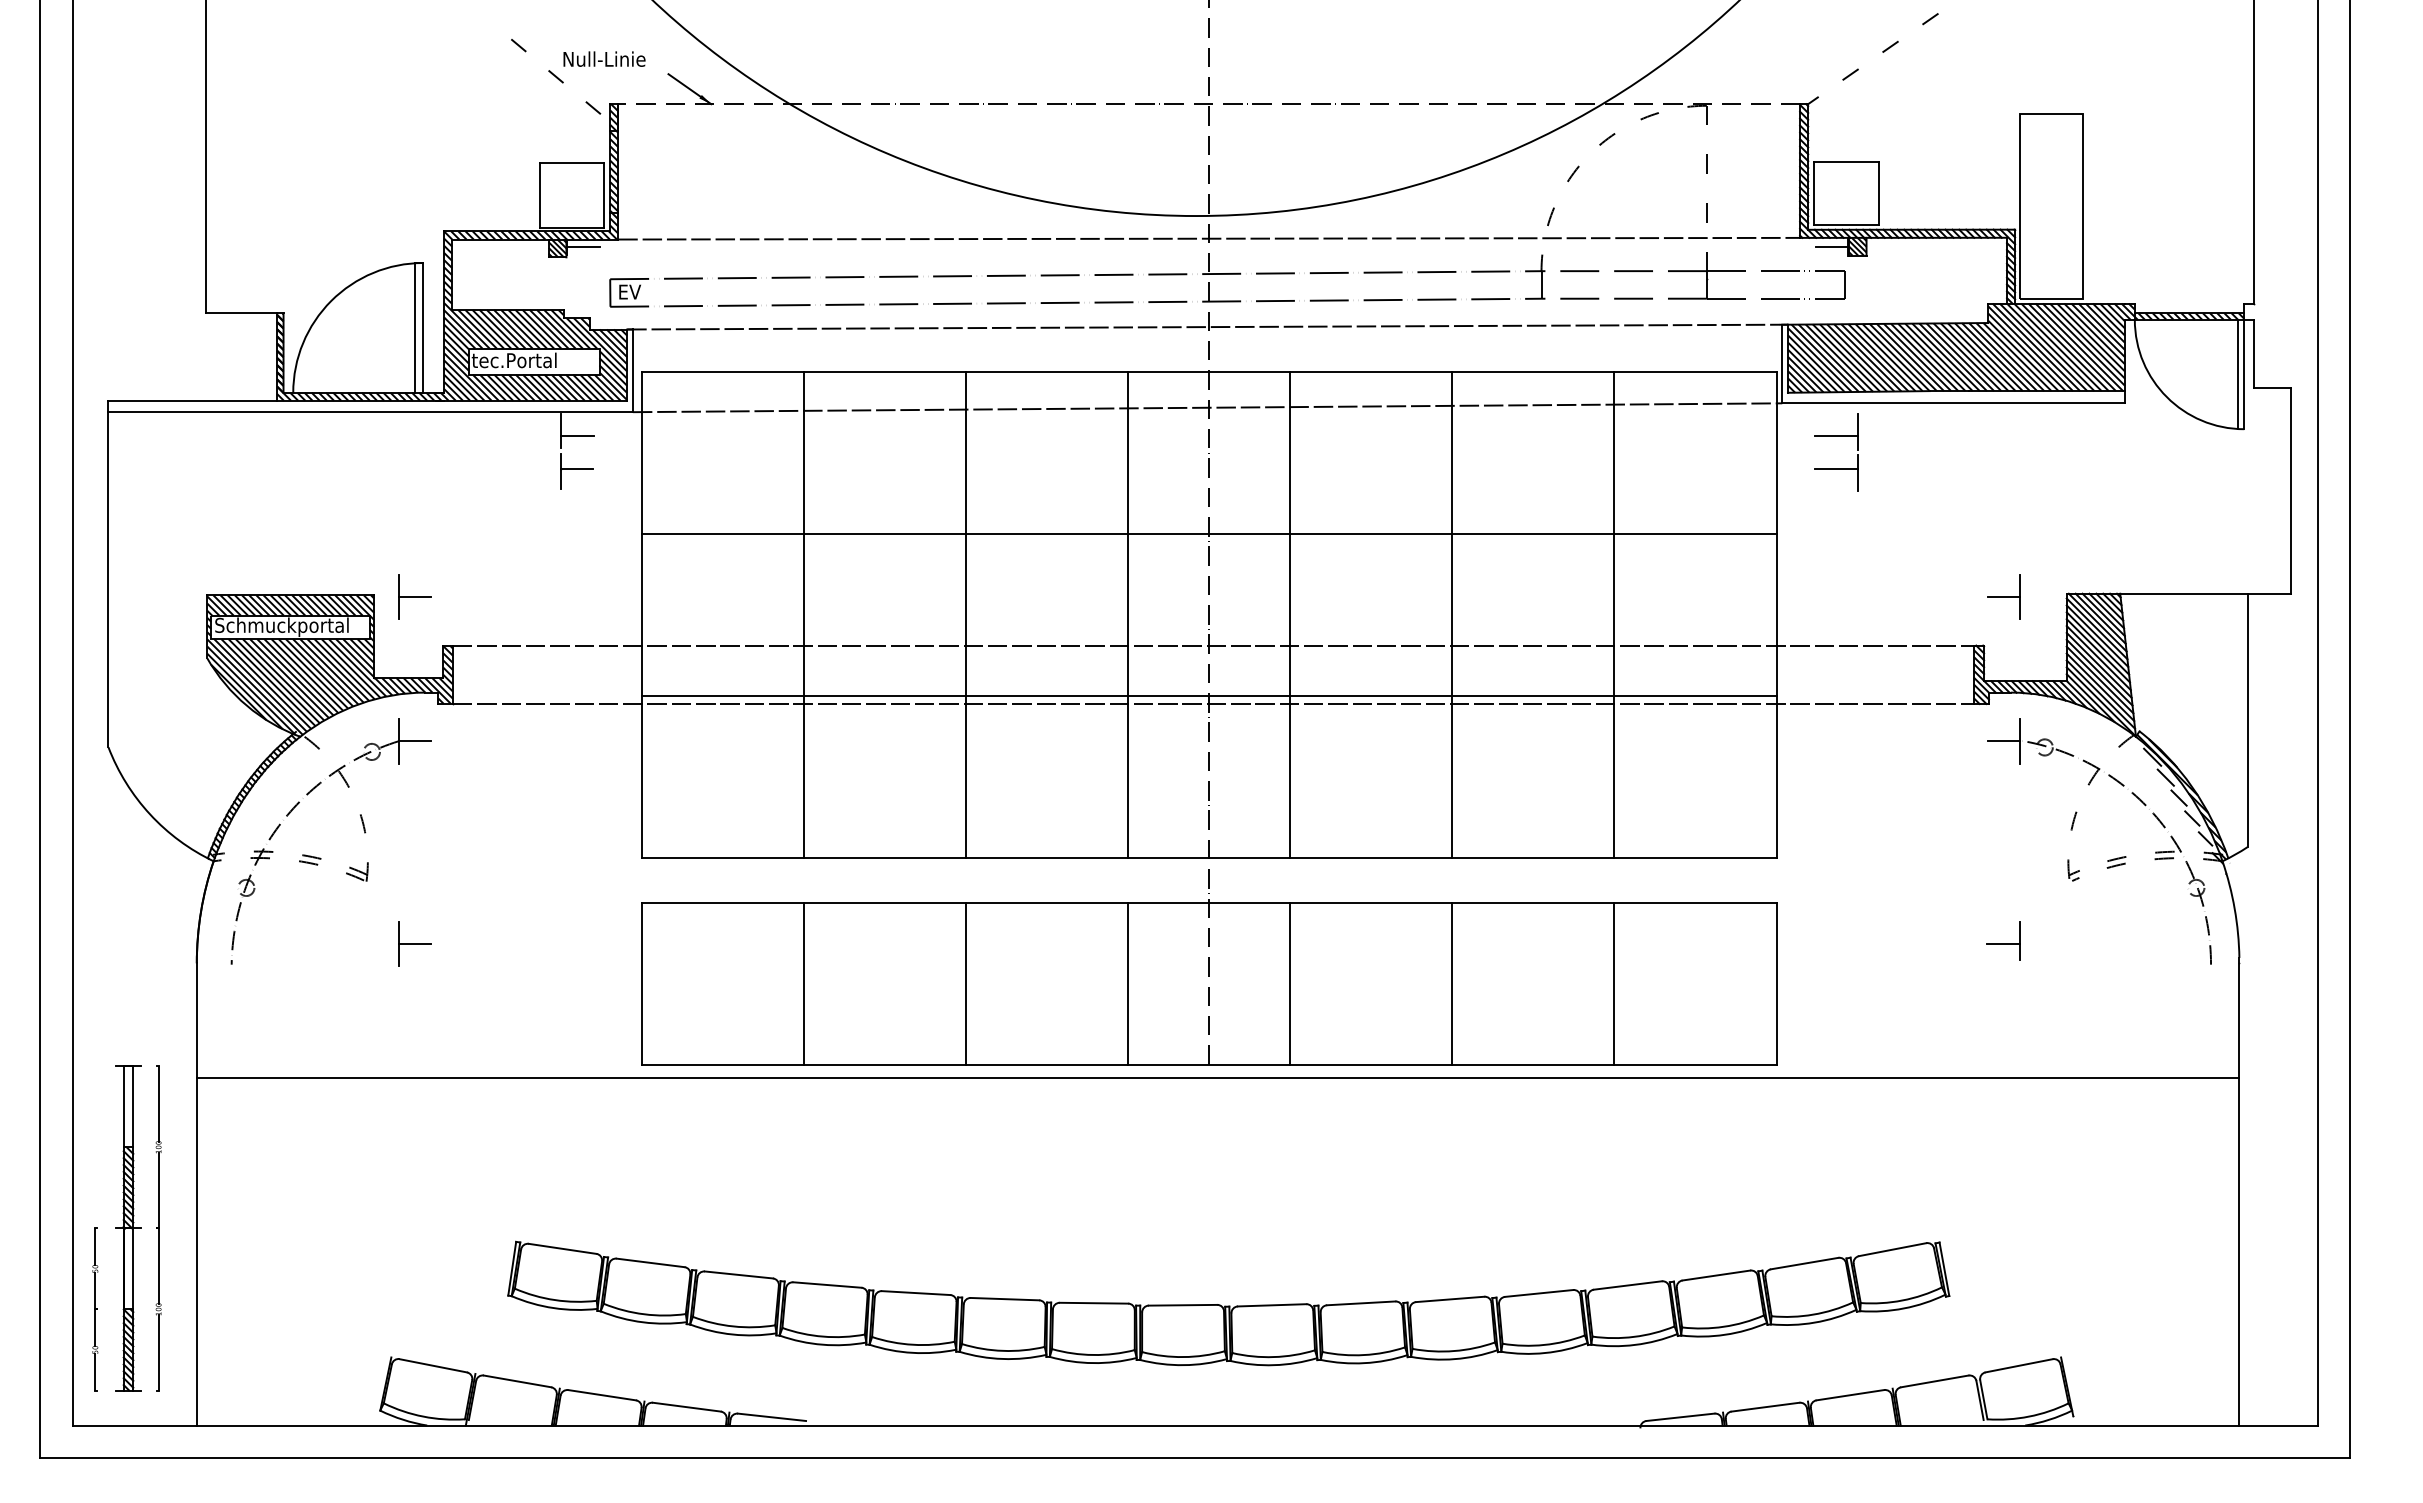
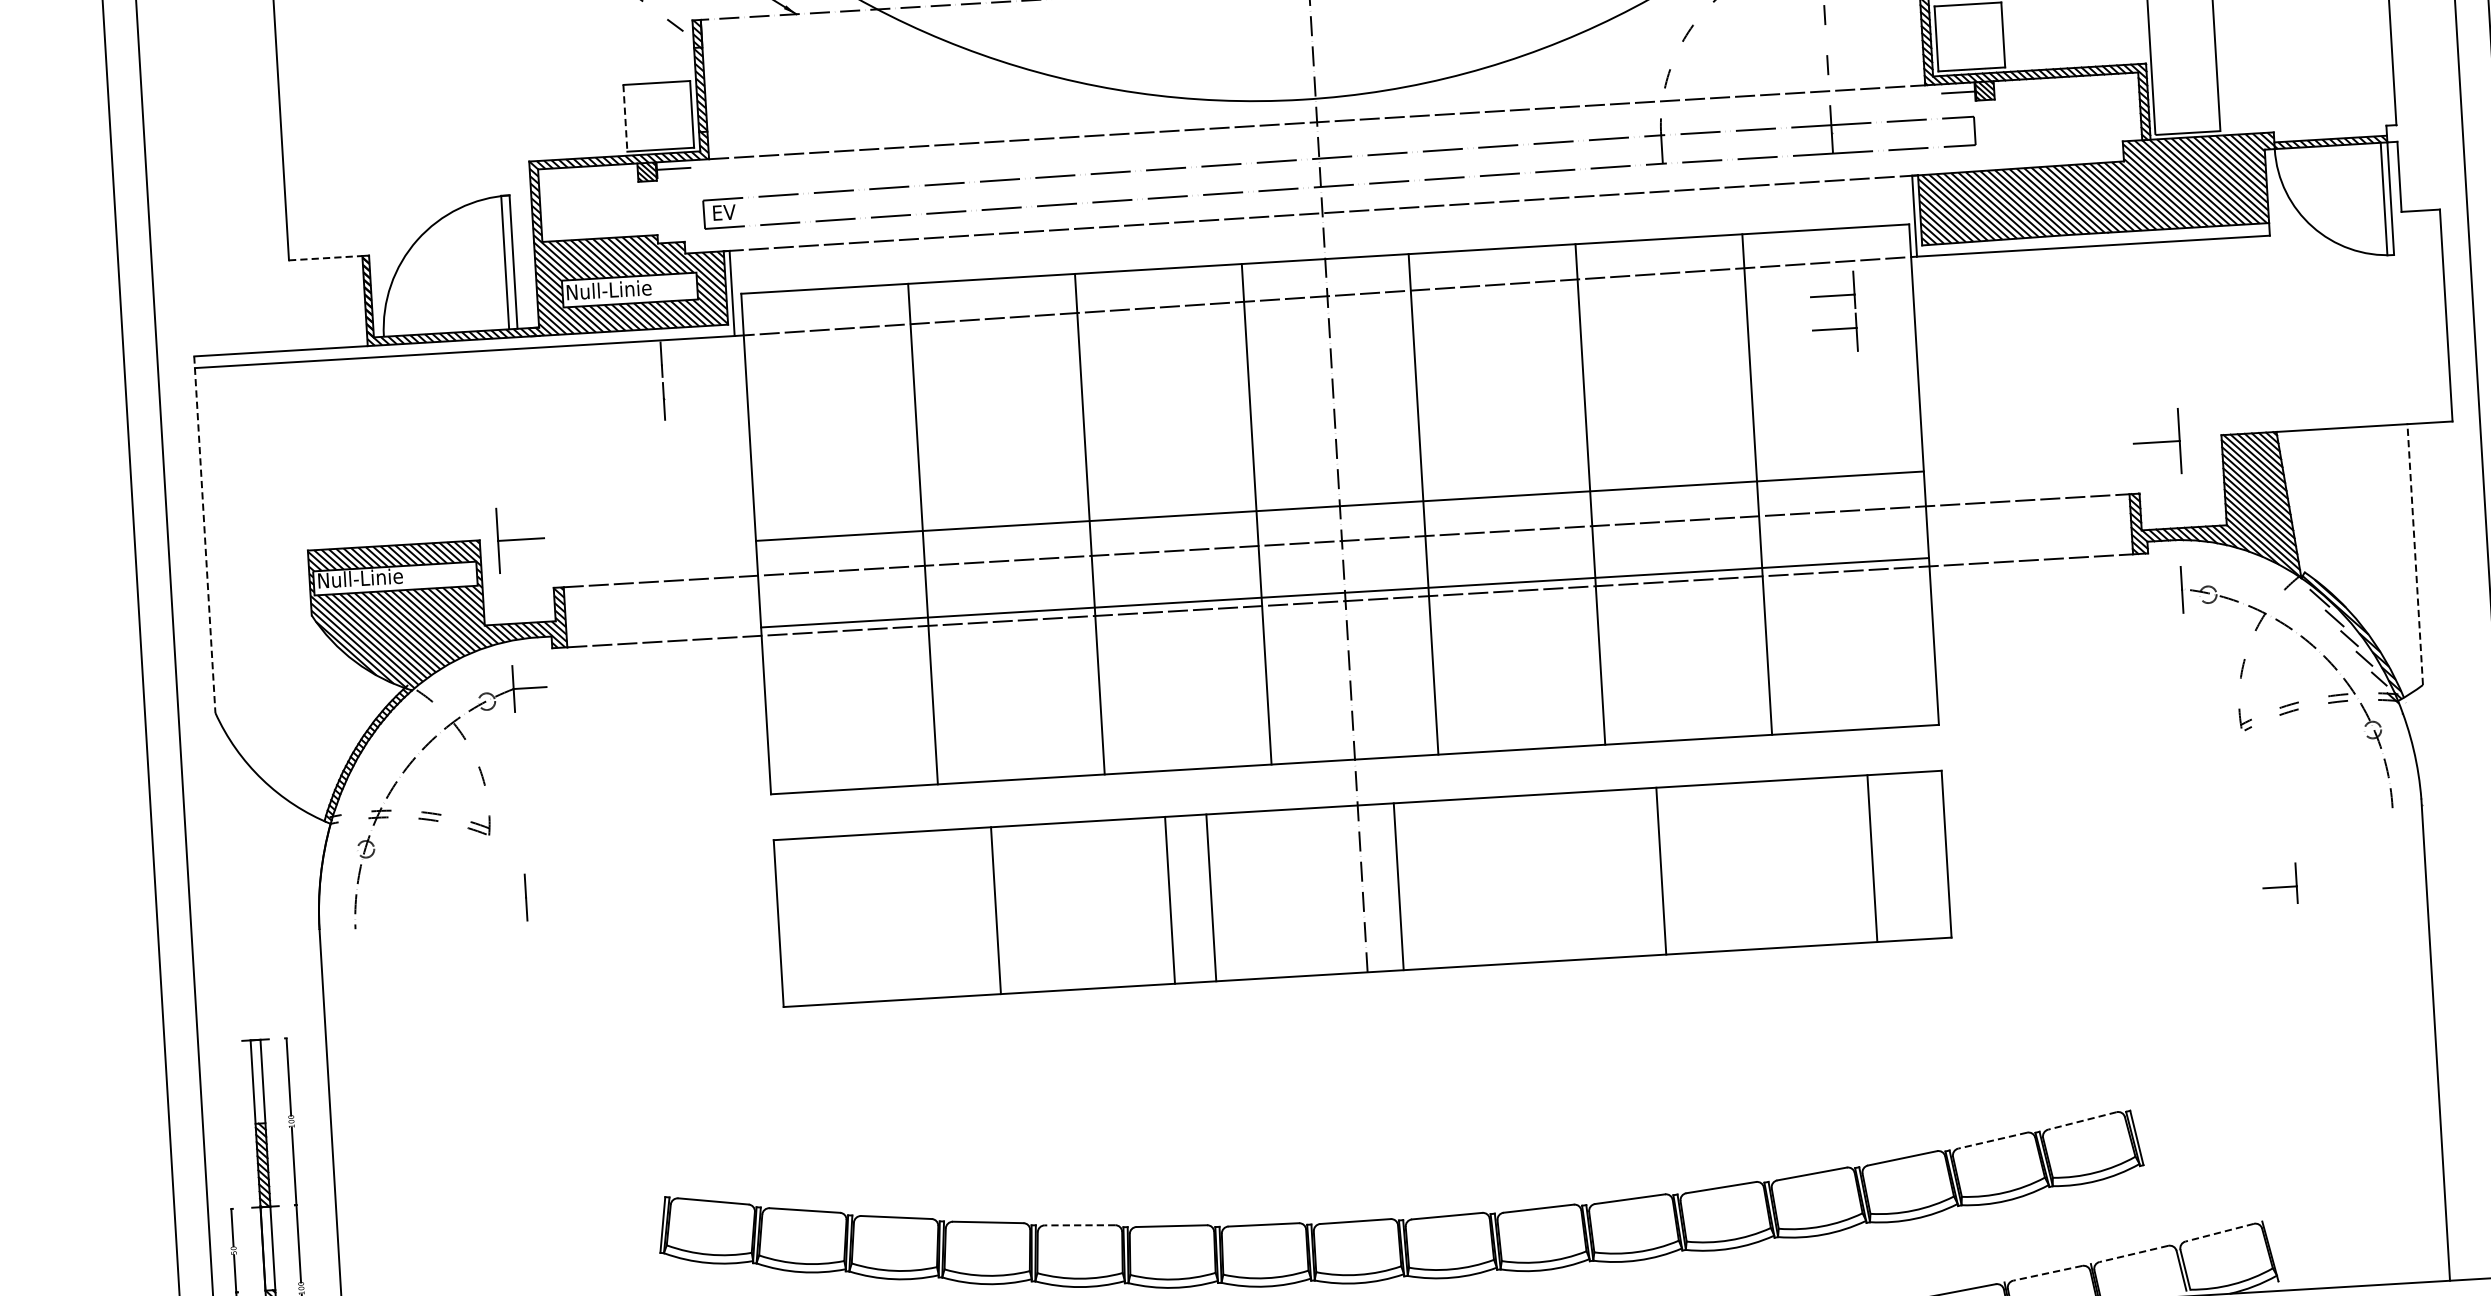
line: (539, 195) -> (625, 118), solid -> dashed
line: (241, 313) -> (325, 258), solid -> dashed
text: (513, 360) -> (608, 290), tec.Portal -> Null-Linie
line: (576, 436) -> (678, 364), removed
part: (1836, 436) -> (1832, 295), moved
line: (576, 468) -> (680, 397), removed
line: (1208, 533) -> (1339, 505), moved
line: (108, 574) -> (204, 535), solid -> dashed
part: (414, 596) -> (521, 539), size x1.4
part: (2003, 596) -> (2156, 441), size x1.4
text: (281, 626) -> (386, 578), Schmuckportal -> Null-Linie
line: (2247, 720) -> (2415, 554), solid -> dashed
line: (2003, 741) -> (2165, 591), removed
part: (2003, 940) -> (2279, 883), moved
line: (414, 943) -> (542, 896), removed
line: (803, 983) -> (995, 910), moved
line: (965, 983) -> (1169, 900), moved
line: (1128, 983) -> (1211, 897), moved
line: (1290, 983) -> (1399, 886), moved
line: (1452, 983) -> (1661, 871), moved
line: (1614, 983) -> (1872, 858), moved
line: (1217, 1078) -> (1377, 986), removed
line: (1892, 1249) -> (2082, 1120), solid -> dashed
line: (1804, 1263) -> (1992, 1140), solid -> dashed
line: (915, 1293) -> (1079, 1225), solid -> dashed
line: (2018, 1365) -> (2218, 1232), solid -> dashed
line: (1934, 1381) -> (2133, 1254), solid -> dashed
line: (1849, 1395) -> (2046, 1273), solid -> dashed

